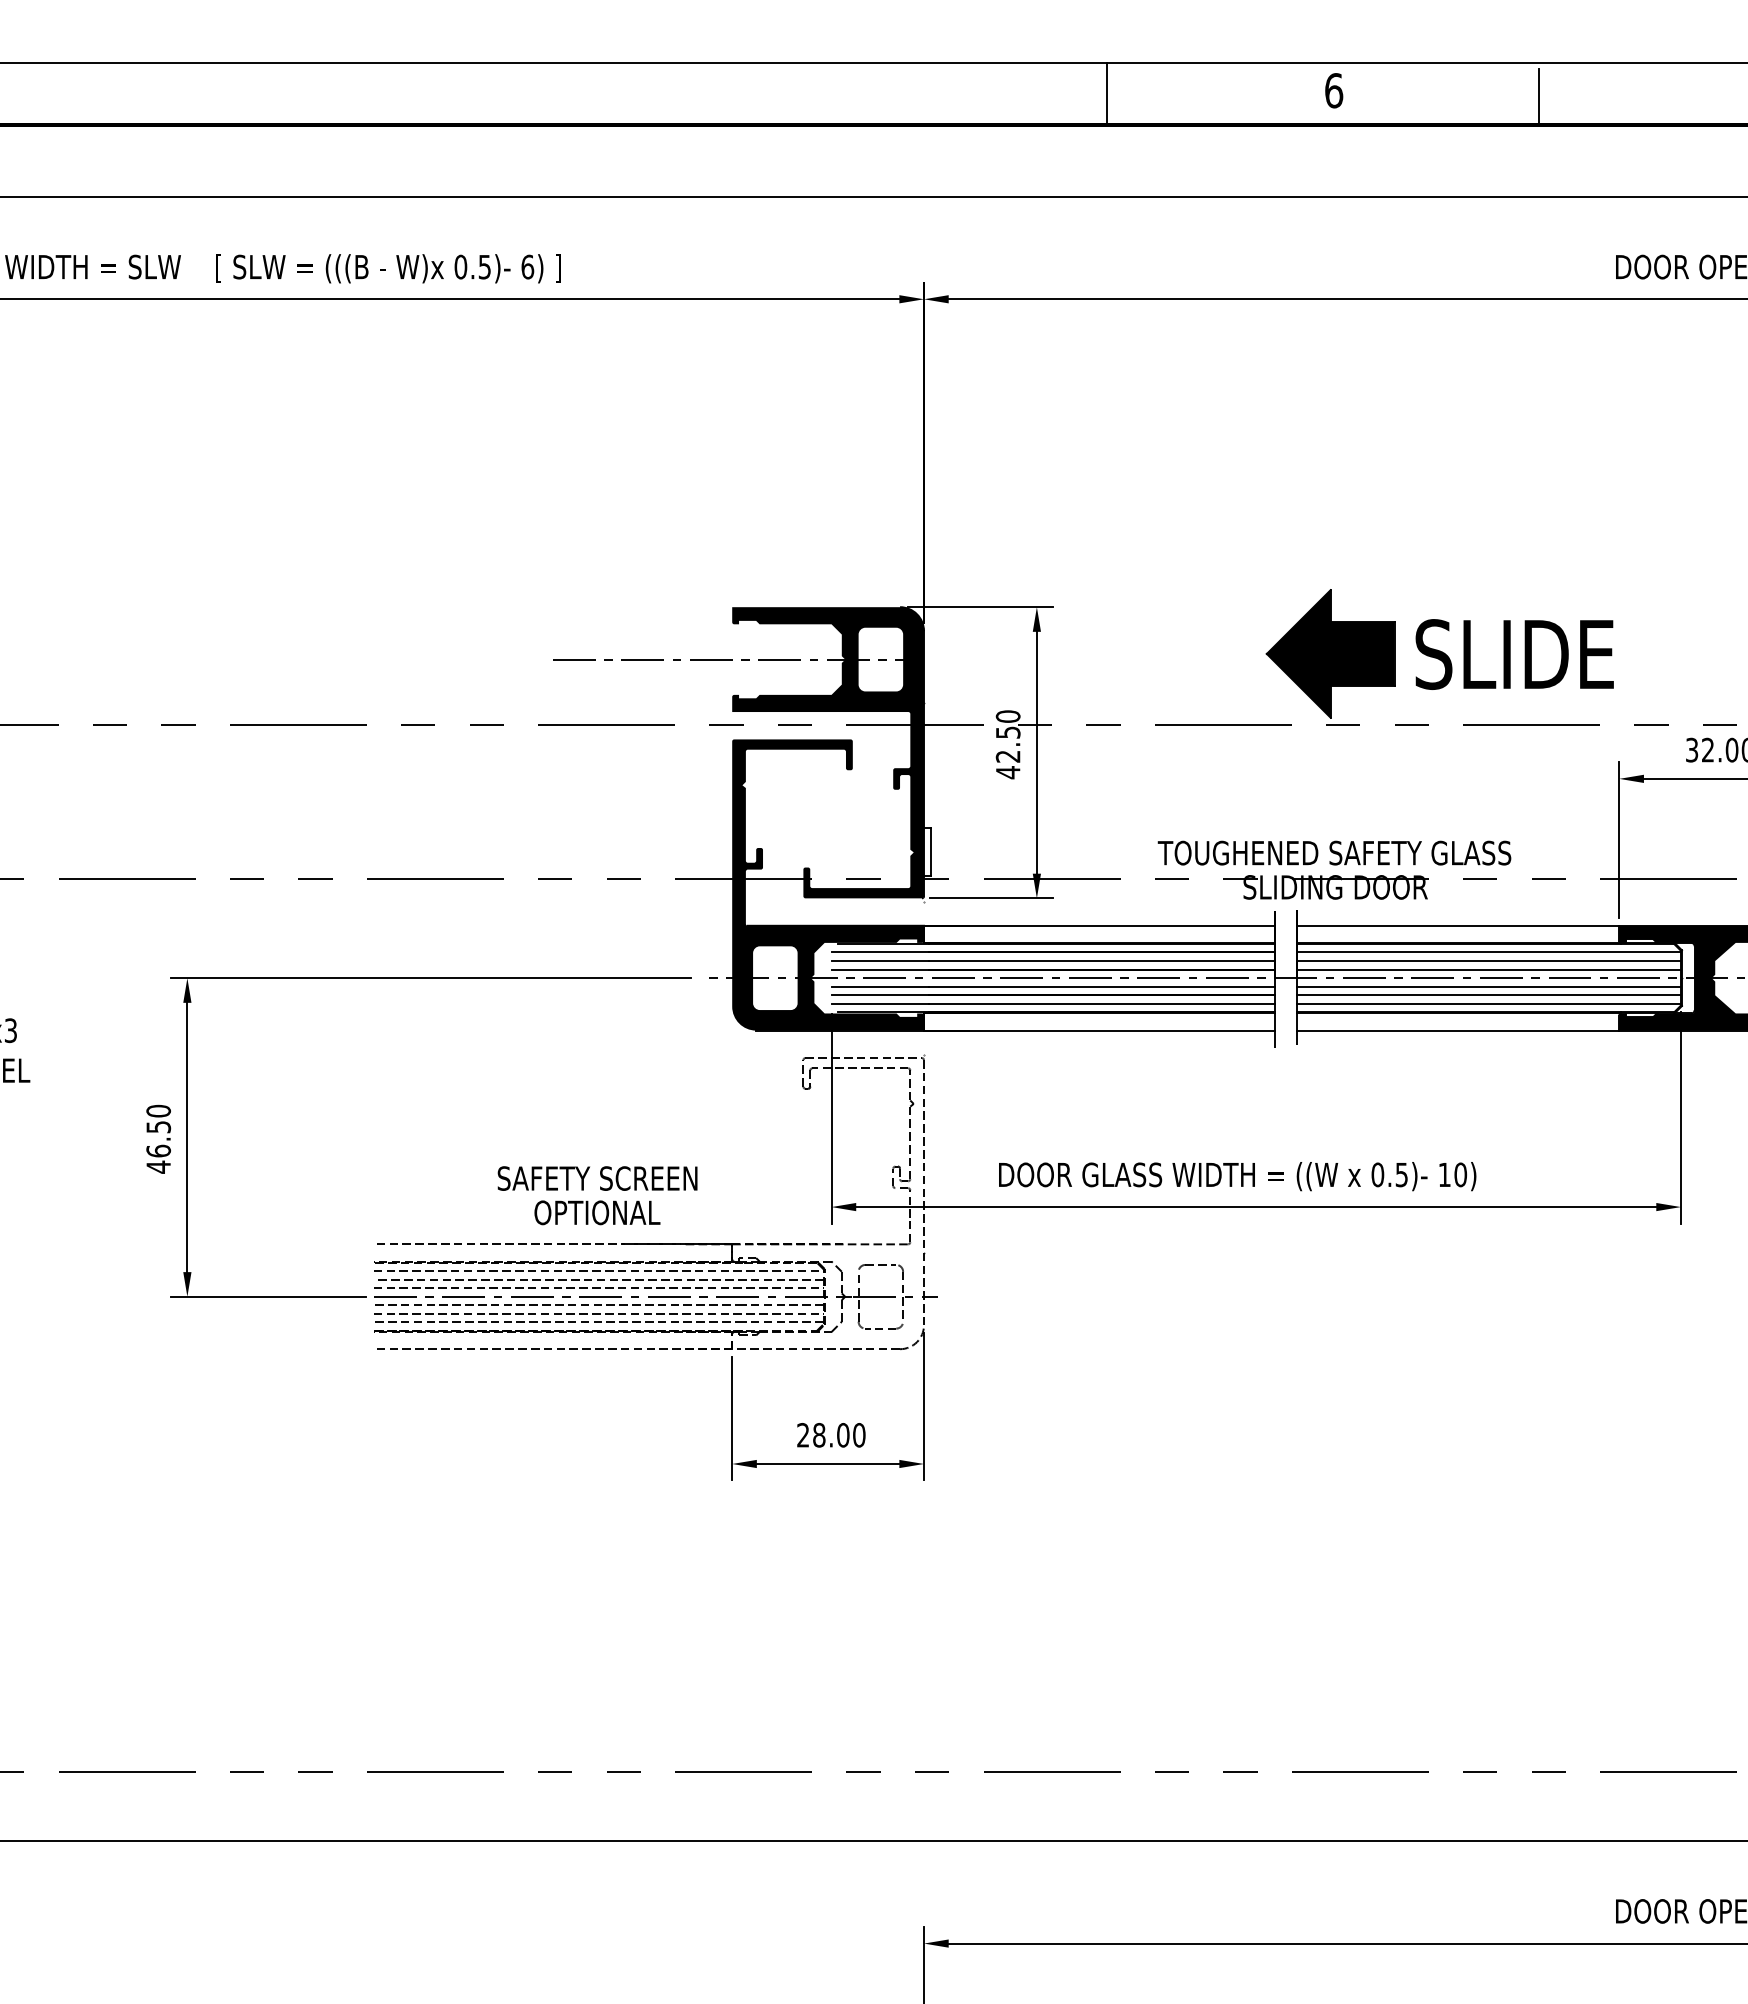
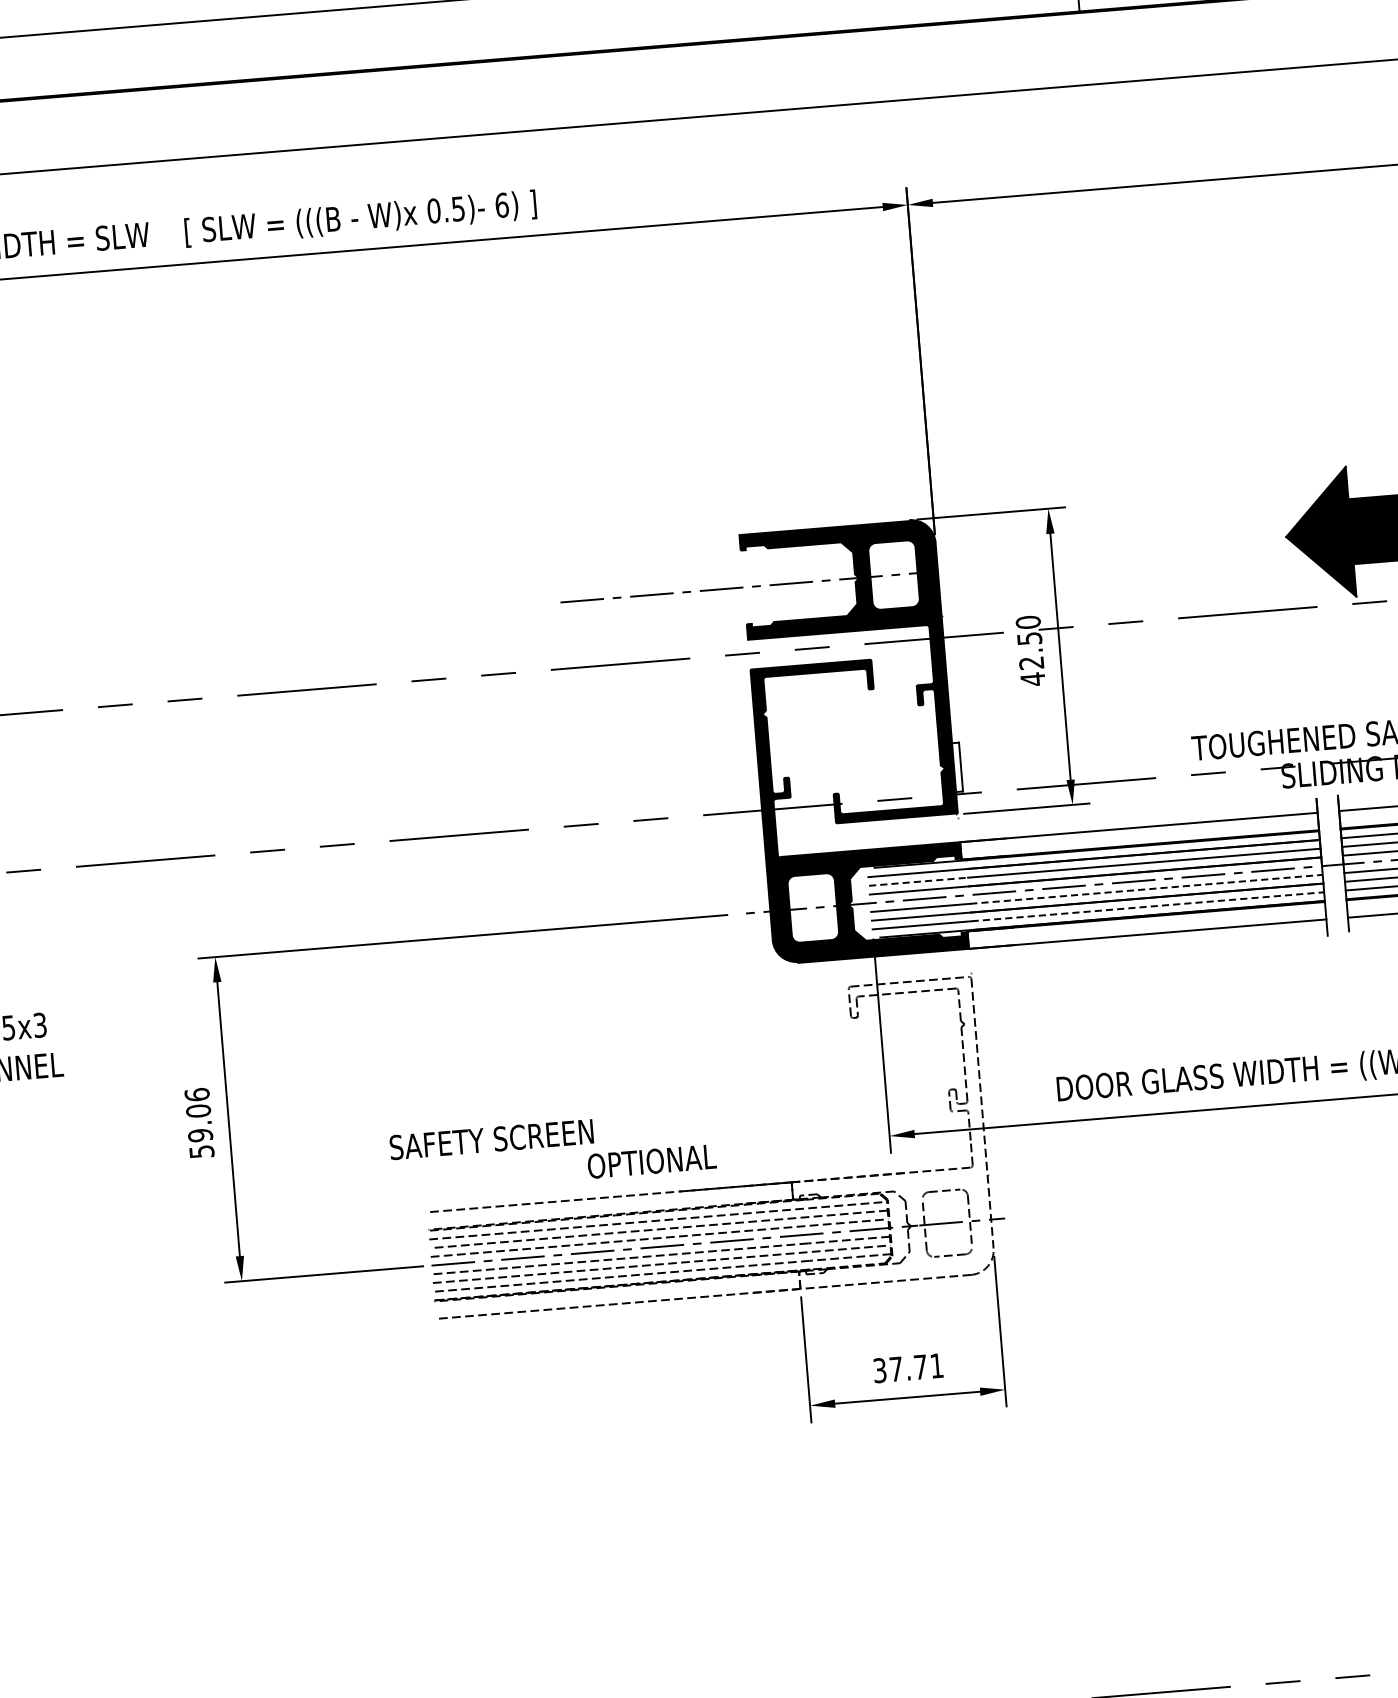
line: (880, 961) -> (918, 882), solid -> dashed
line: (1102, 986) -> (1146, 889), solid -> dashed
line: (1102, 1003) -> (1148, 906), solid -> dashed
text: (158, 1138) -> (199, 1122), 46.50 -> 59.06
text: (597, 1178) -> (491, 1139), moved
text: (831, 1434) -> (908, 1367), 28.00 -> 37.71

